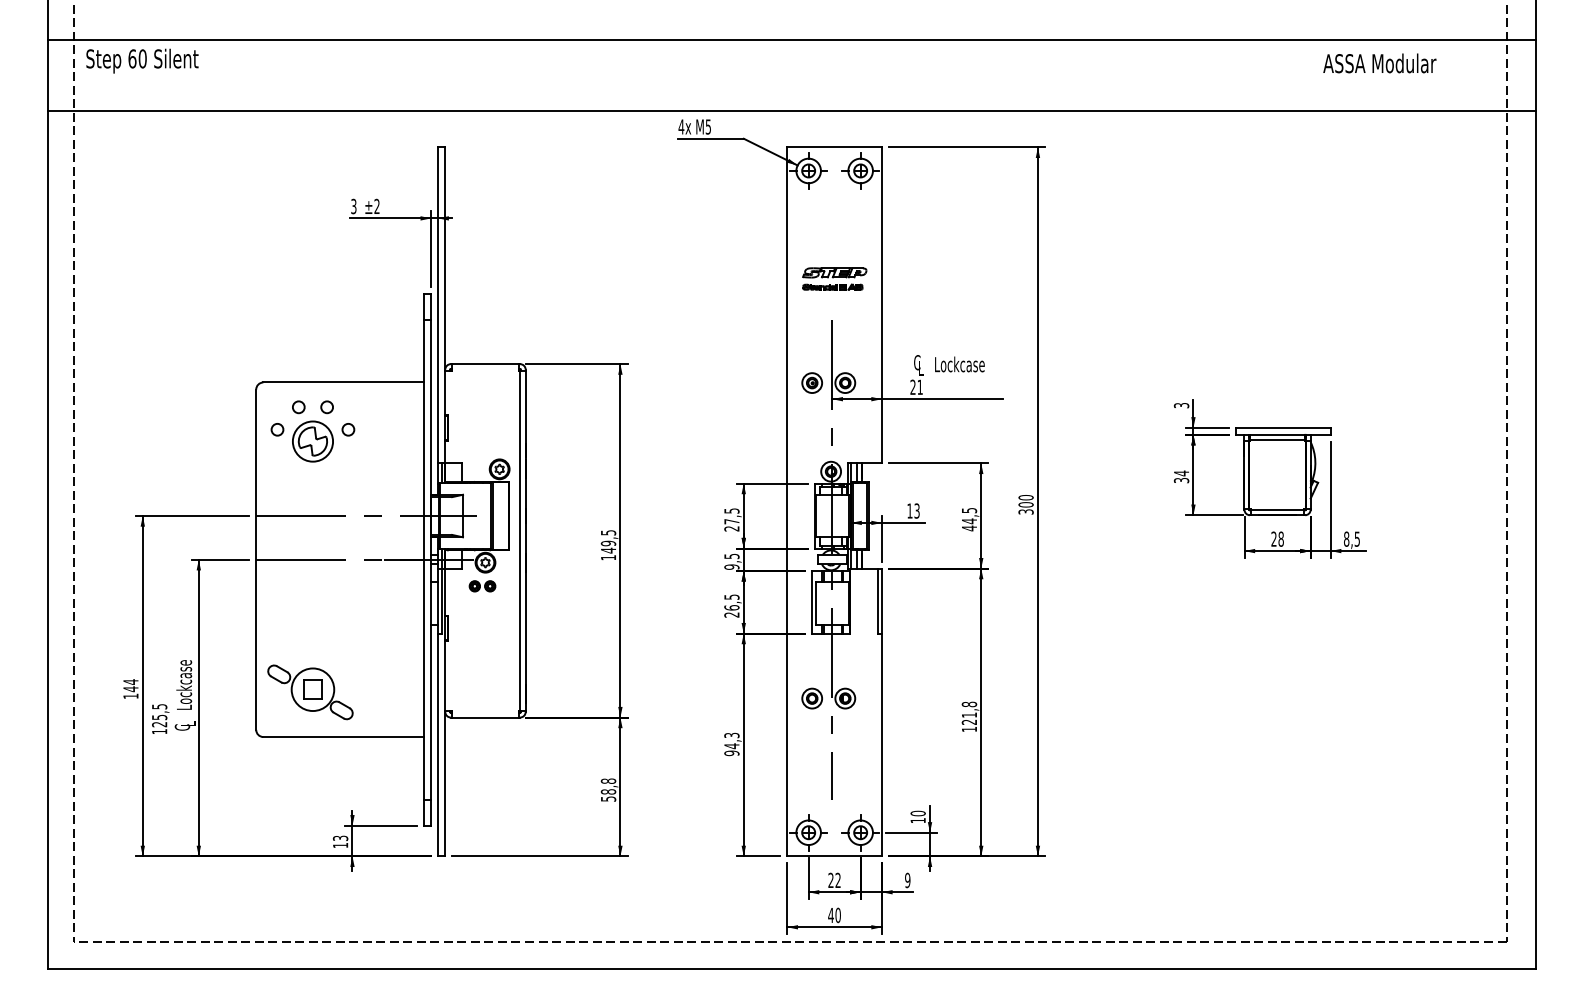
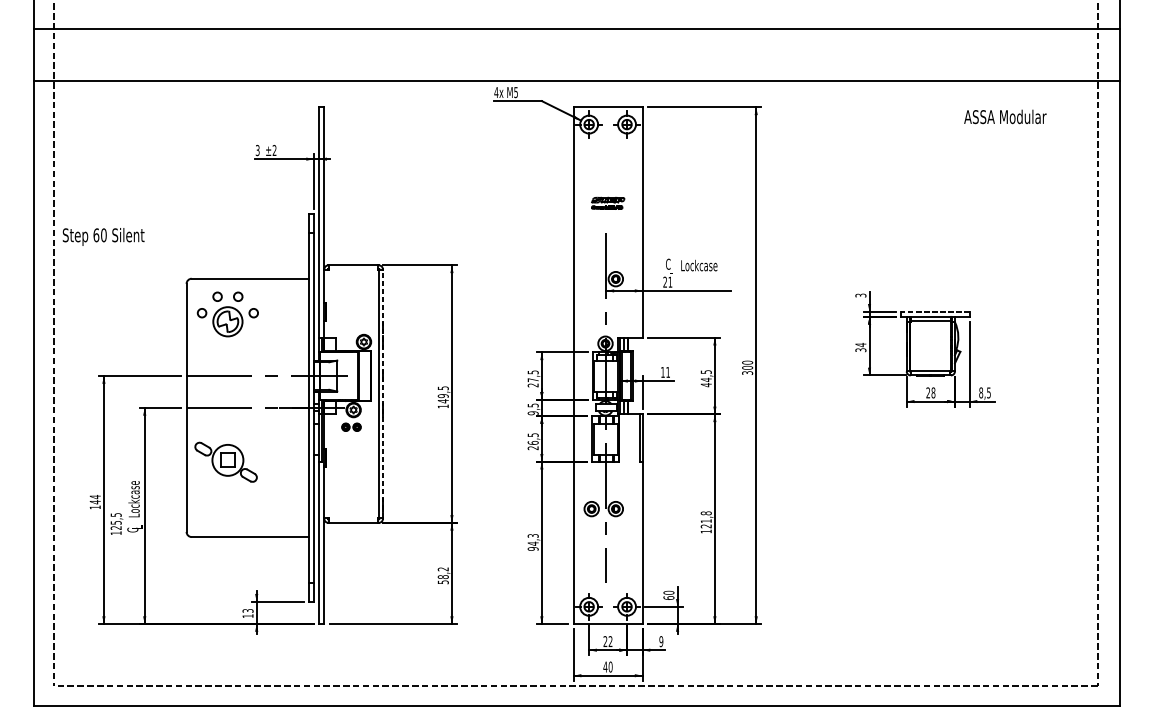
text: (142, 60) -> (103, 236), moved
text: (1379, 63) -> (1005, 116), moved
part: (834, 278) -> (607, 202), size x0.7
part: (811, 382) -> (591, 278), removed
line: (1282, 427) -> (934, 311), solid -> dashed
text: (916, 510) -> (667, 372), 13 -> 11
line: (525, 540) -> (382, 393), solid -> dashed
part: (310, 692) -> (226, 462), moved
text: (608, 780) -> (443, 568), 58,8 -> 58,2
text: (917, 820) -> (668, 597), 10 -> 60

